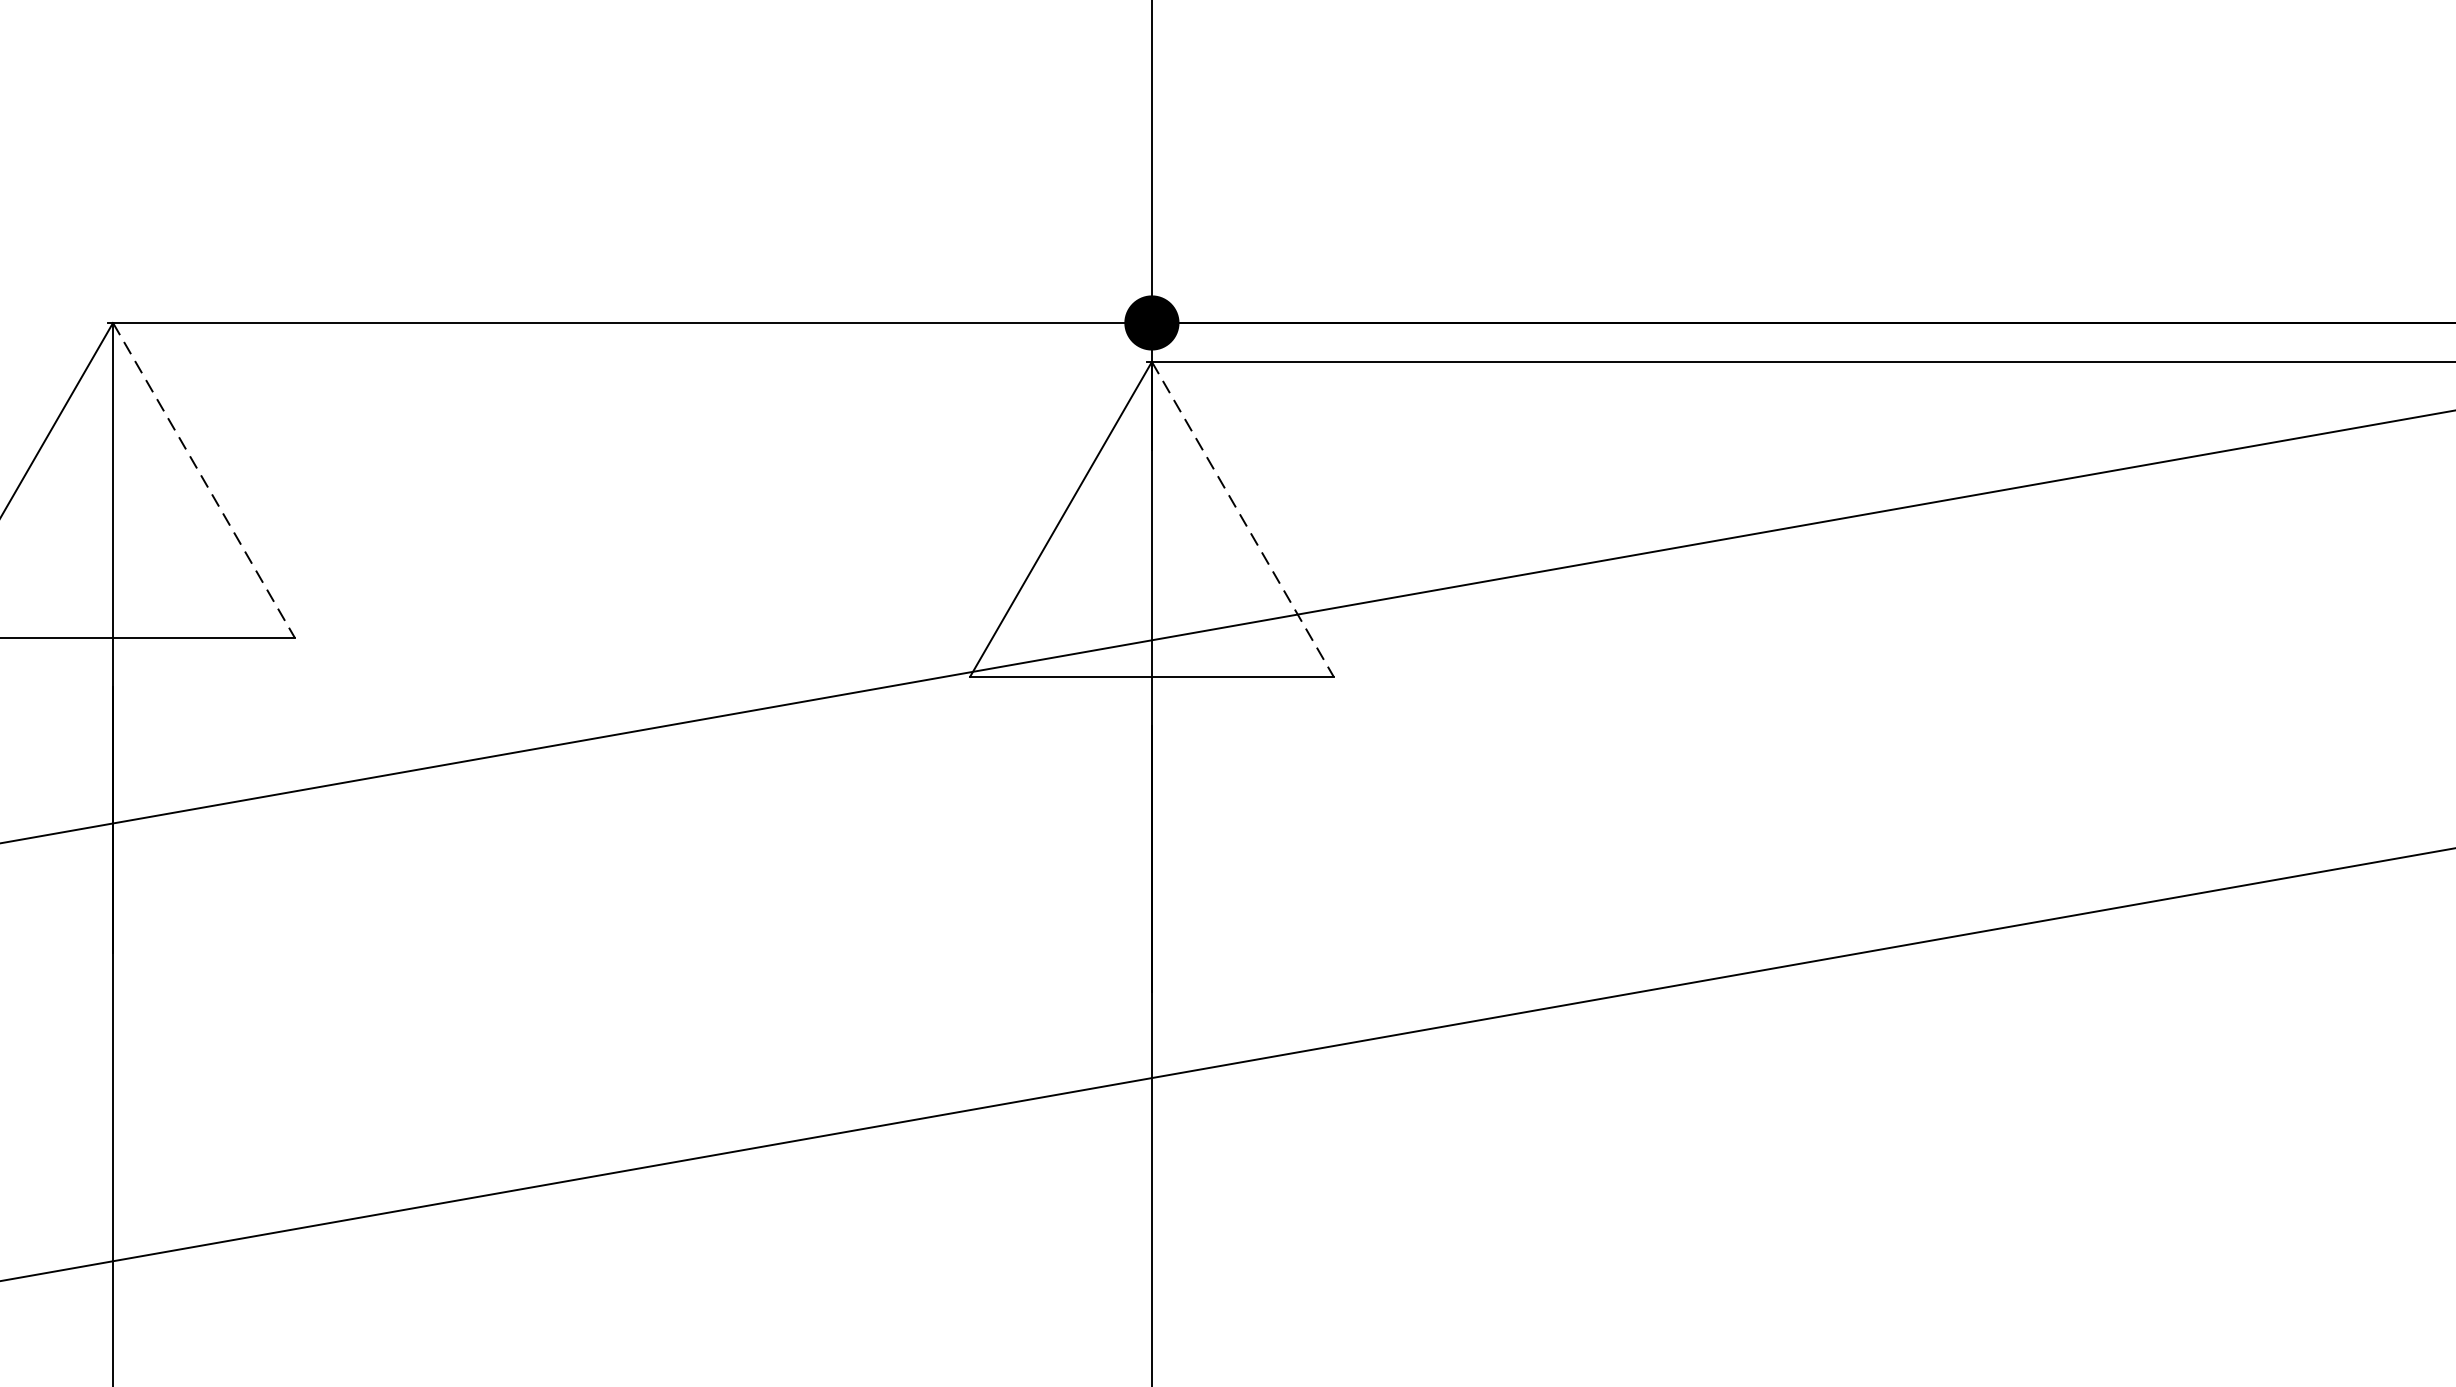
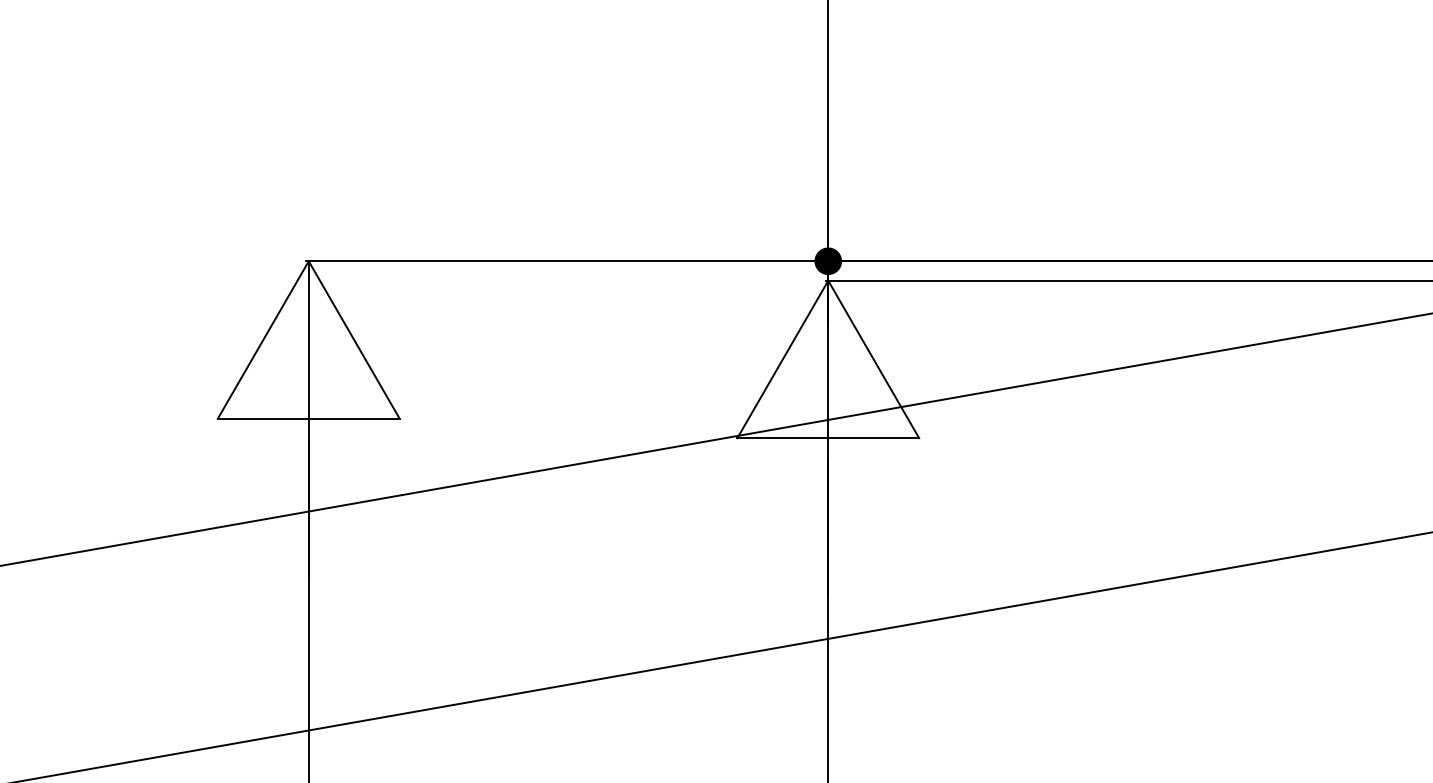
line: (204, 481) -> (354, 340), dashed -> solid
line: (1242, 519) -> (873, 359), dashed -> solid

